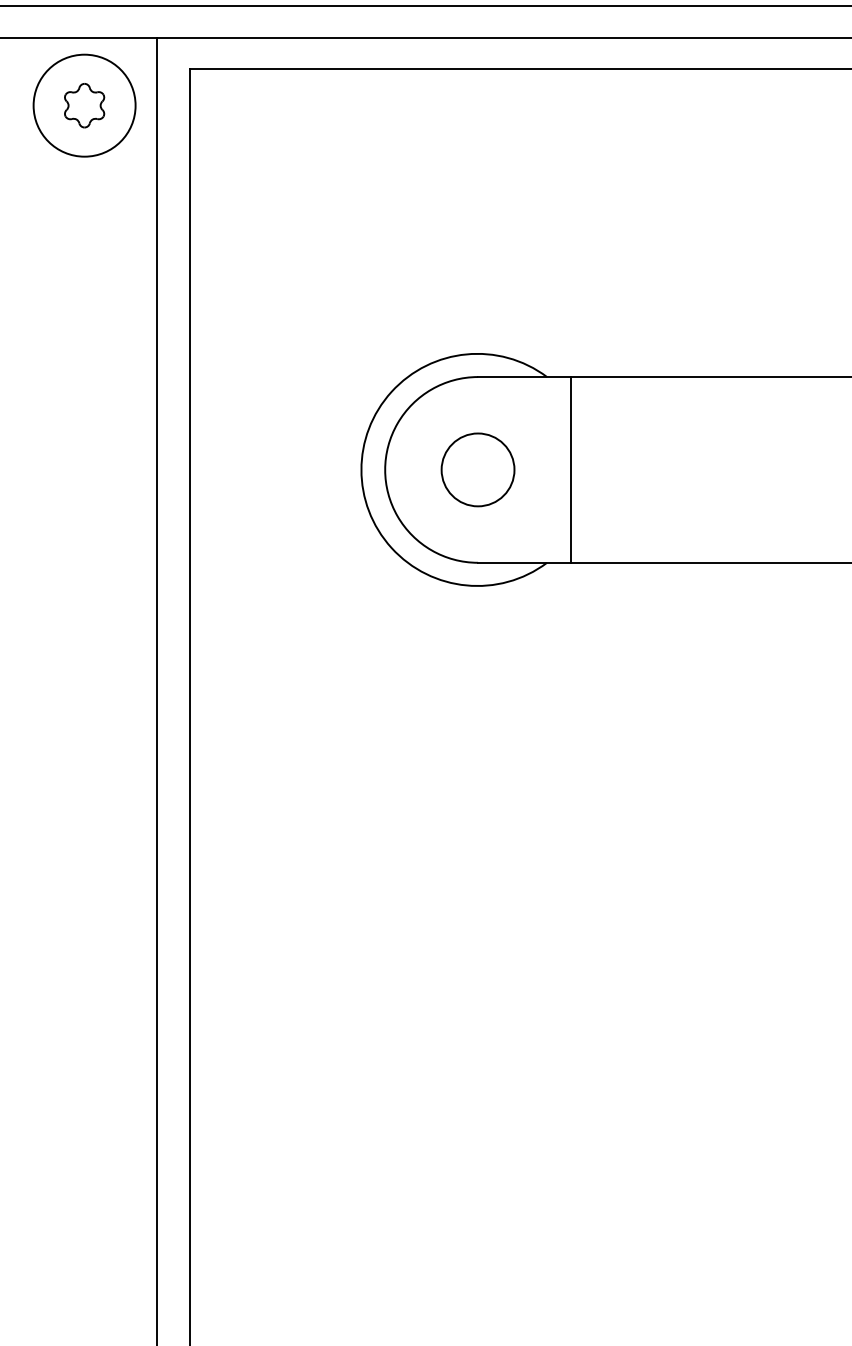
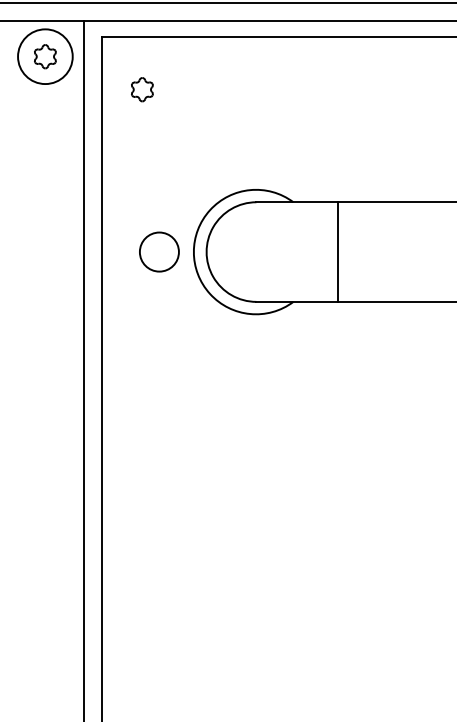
part: (265, 166) -> (142, 89), added
circle: (478, 468) -> (159, 251), moved
line: (571, 468) -> (338, 251), moved

